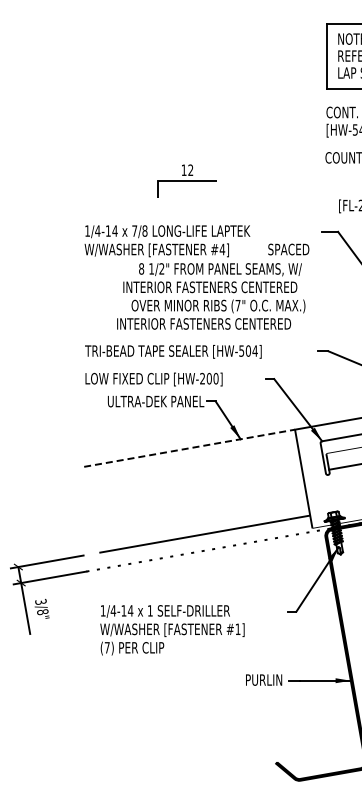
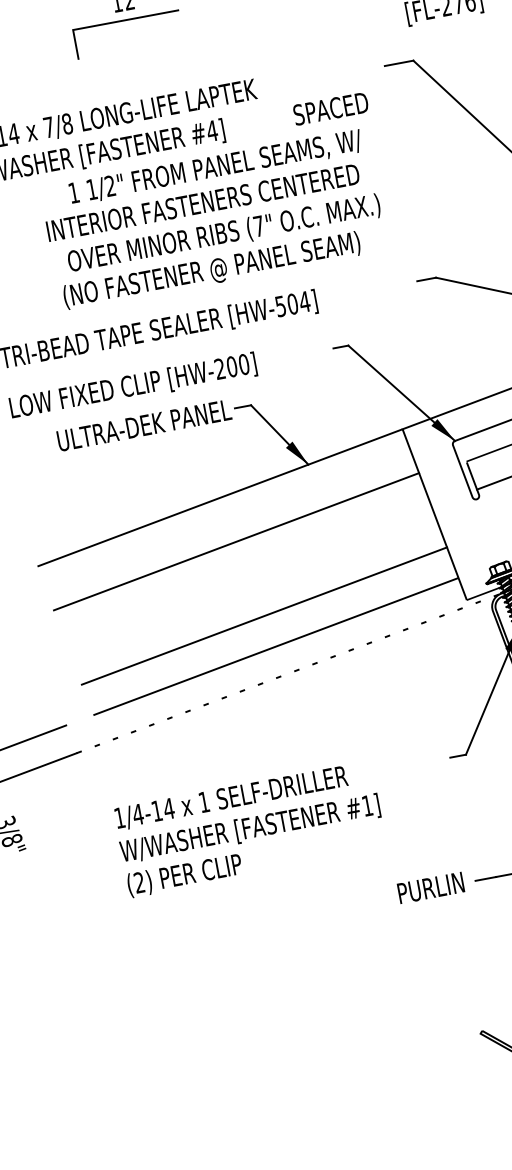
text: (141, 268) -> (73, 192), 8 -> 1
text: (204, 324) -> (205, 271), INTERIOR FASTENERS CENTERED -> (NO FASTENER @ PANEL SEAM)
line: (190, 448) -> (221, 498), dashed -> solid
line: (193, 473) -> (235, 541), added
line: (201, 516) -> (264, 616), added
text: (106, 647) -> (137, 882), (7) -> (2)

